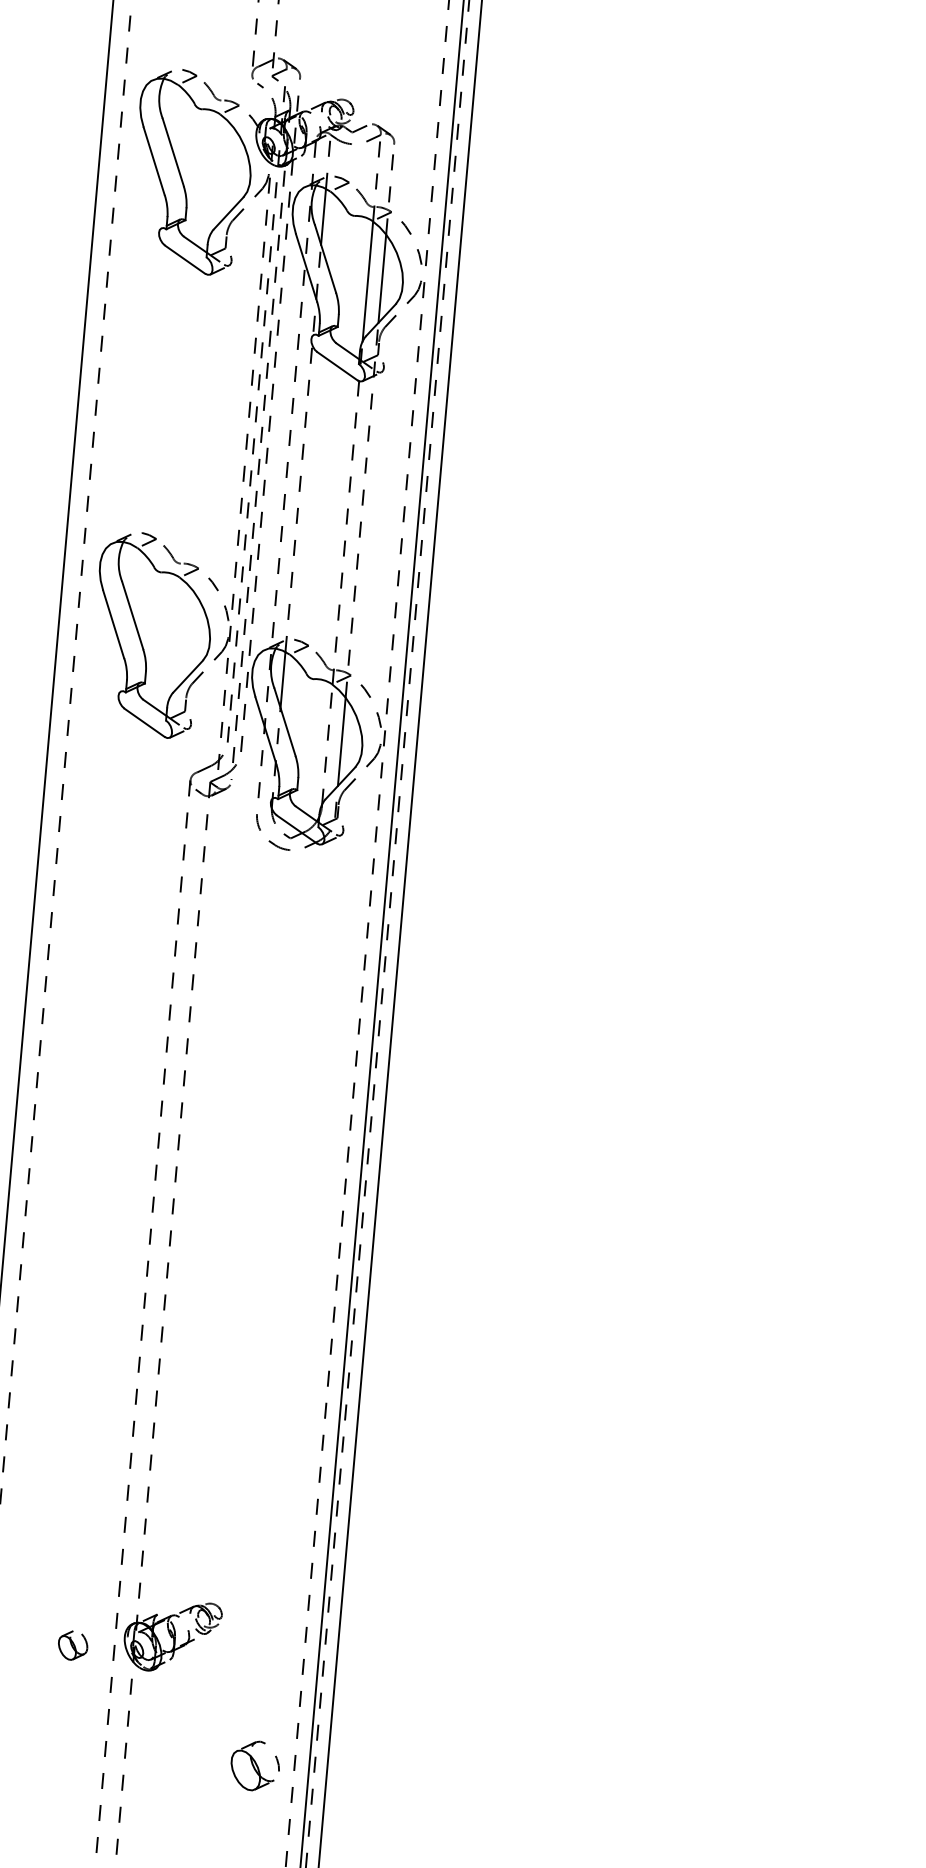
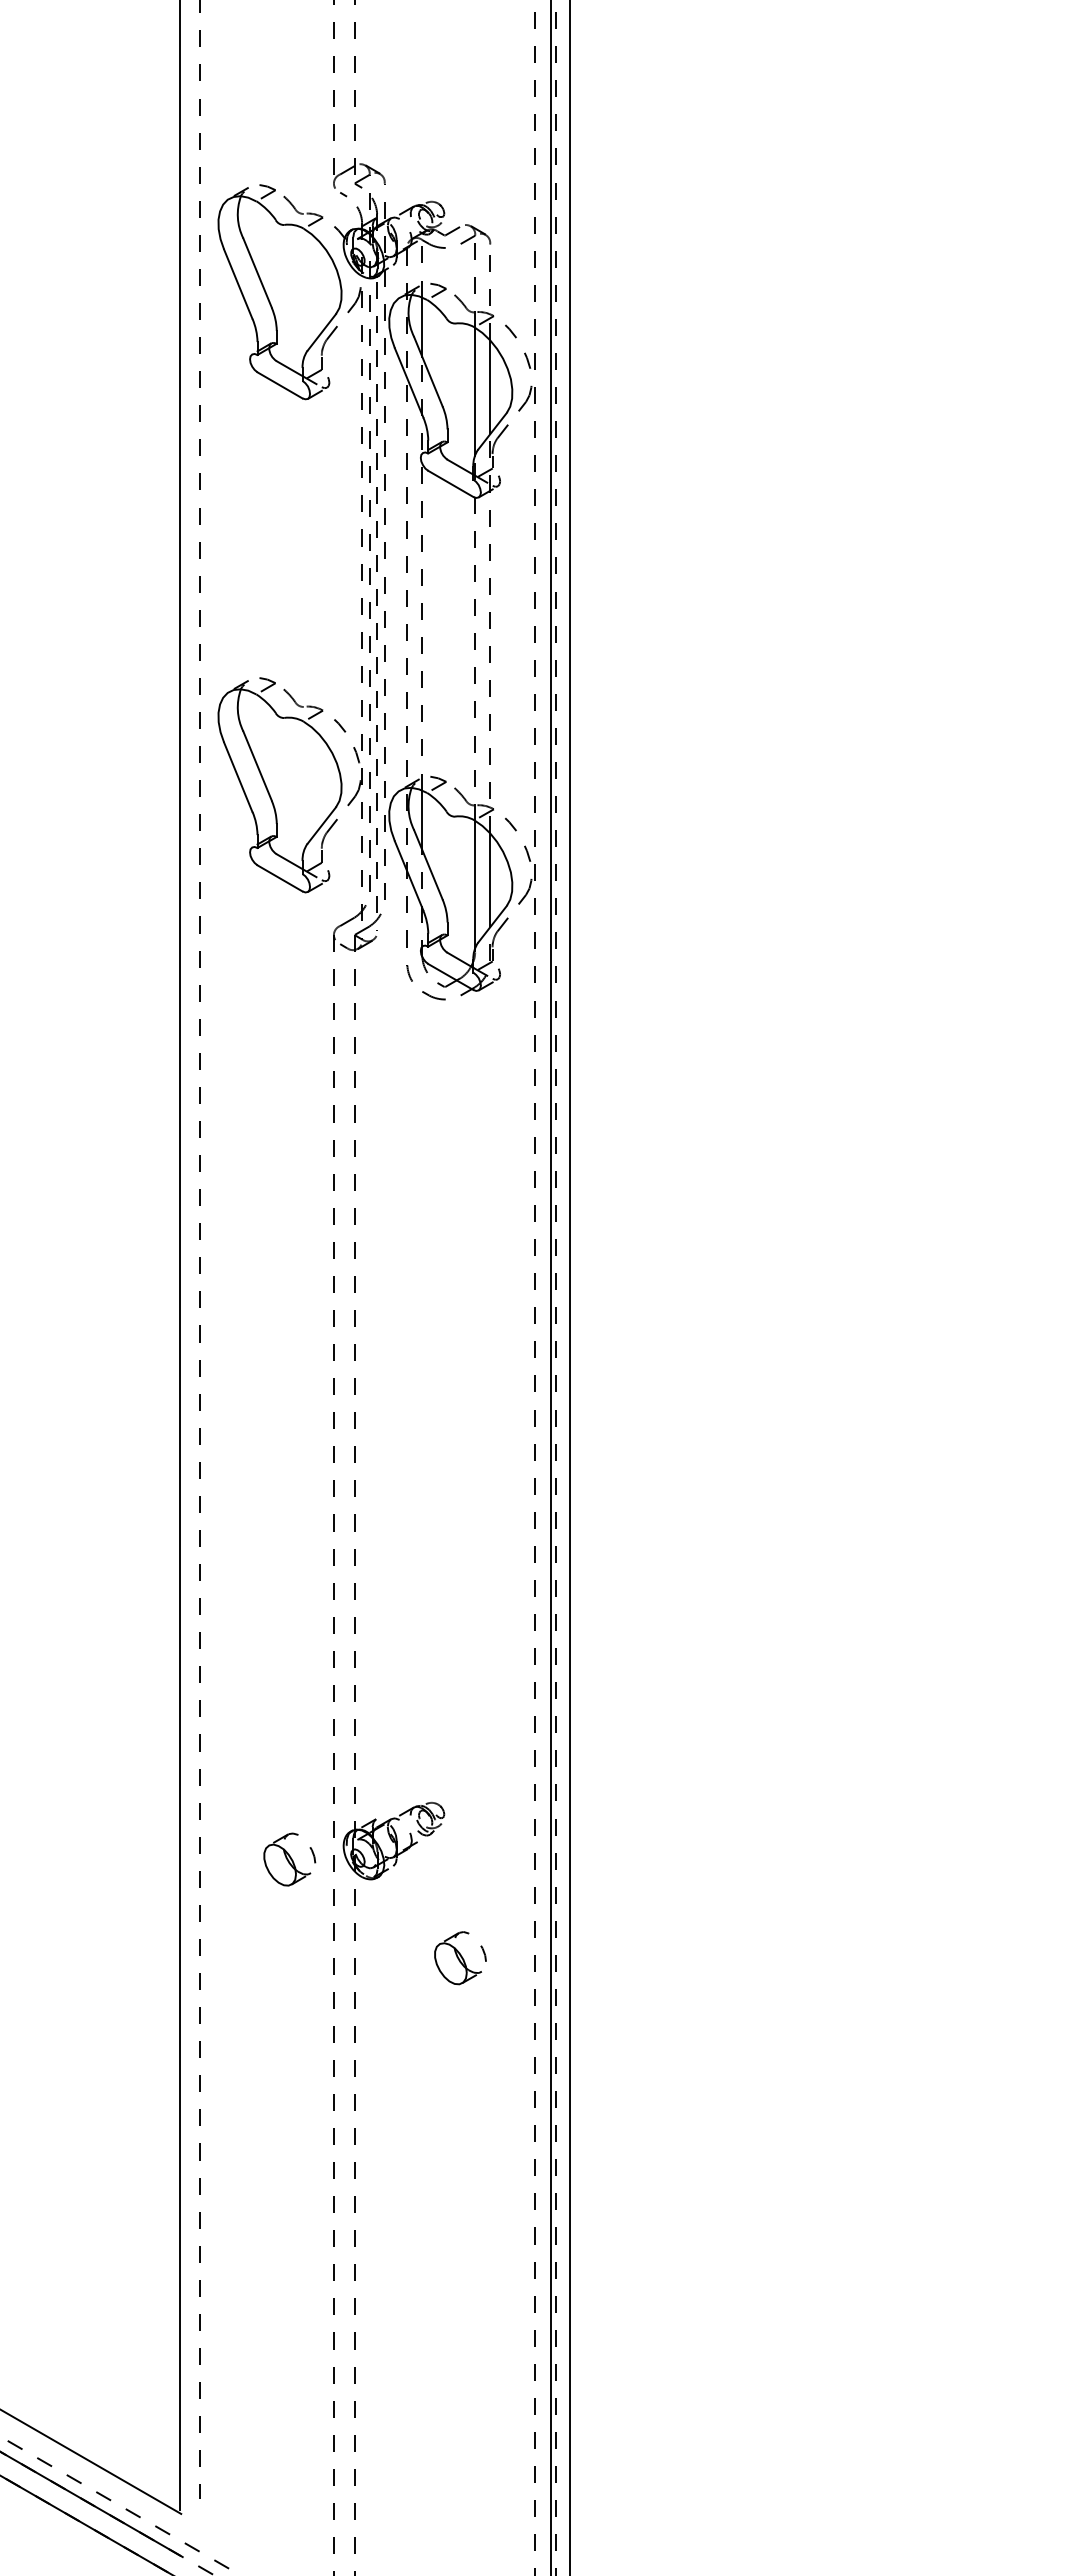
line: (327, 744) -> (475, 884), dashed -> solid
part: (72, 1645) -> (289, 1859), size x1.67
part: (255, 1766) -> (460, 1958), moved

